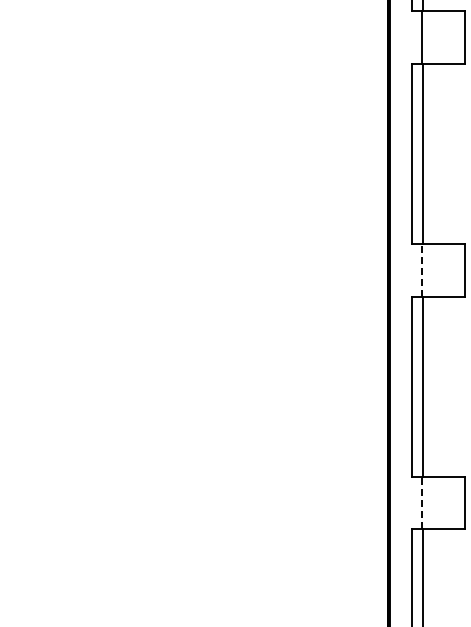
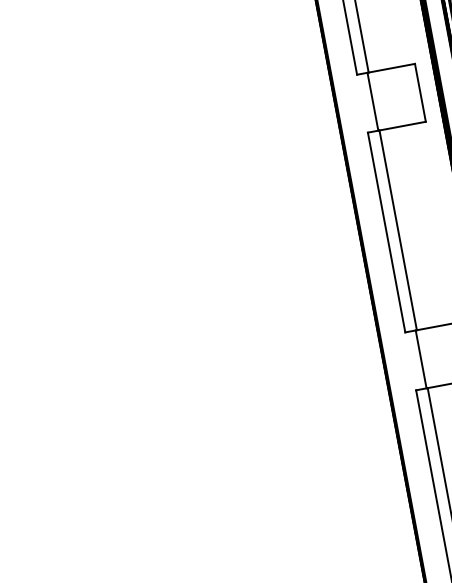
line: (421, 269) -> (372, 100), dashed -> solid
line: (421, 502) -> (420, 358), dashed -> solid

